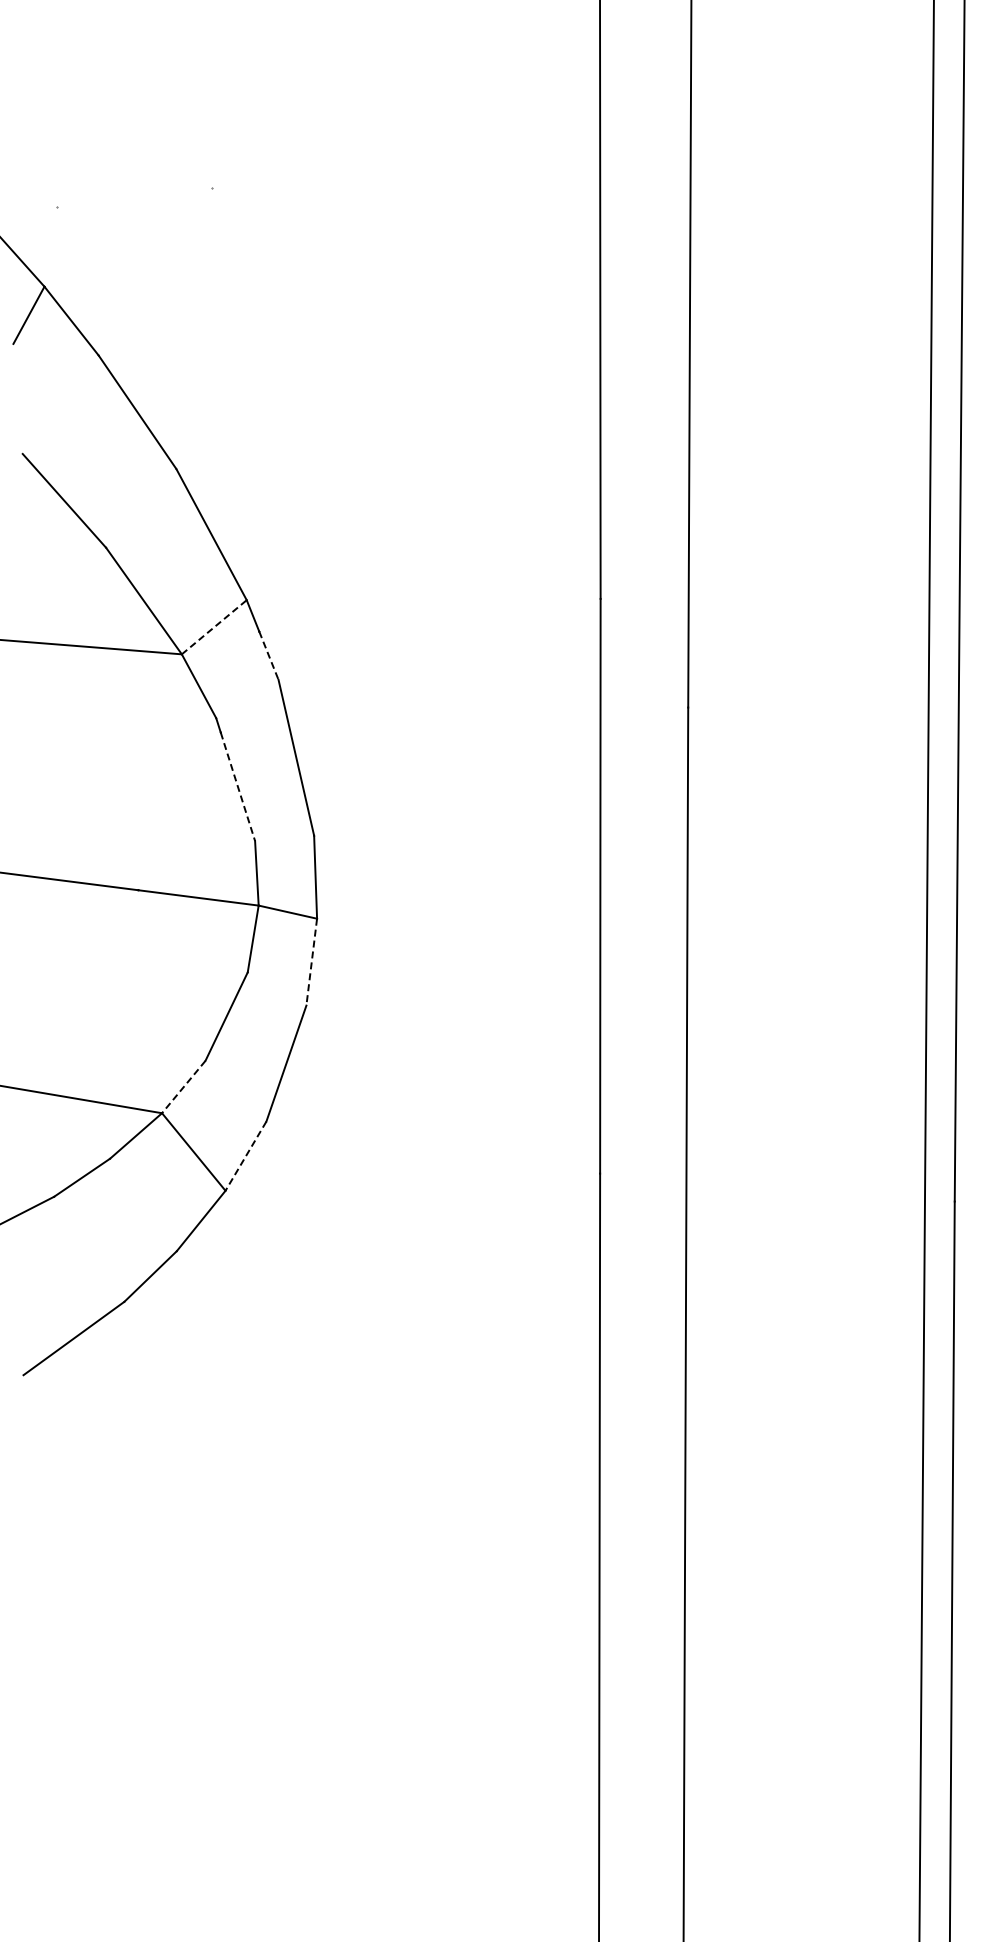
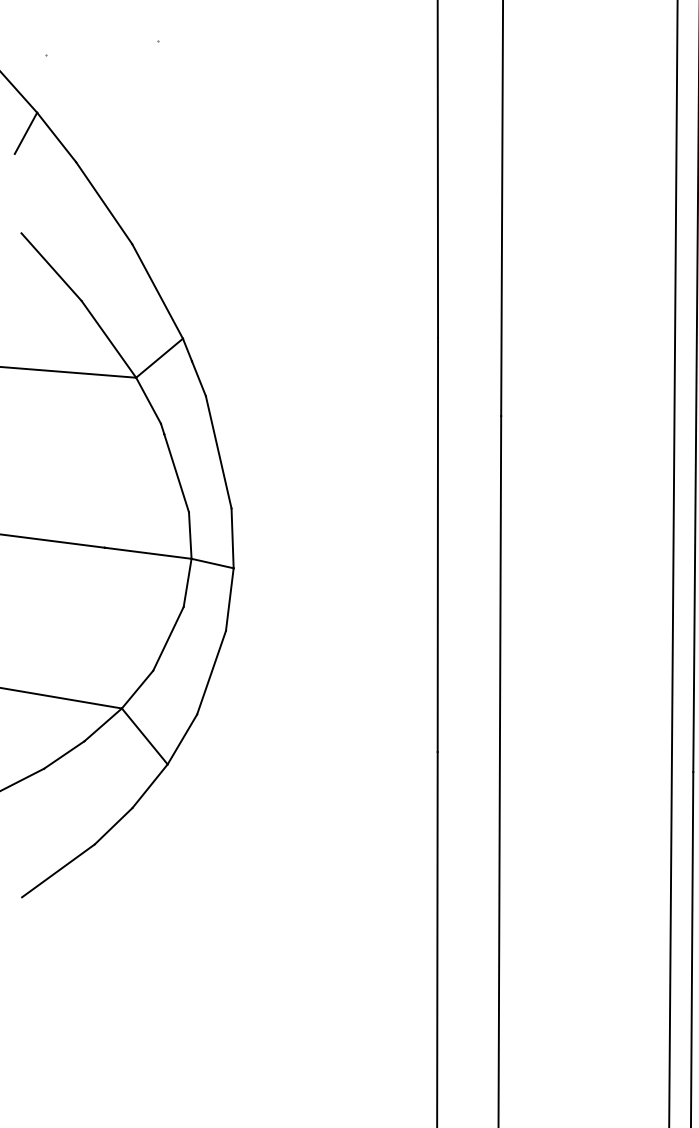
line: (214, 626) -> (159, 357), dashed -> solid
line: (269, 656) -> (199, 379), dashed -> solid
line: (237, 786) -> (176, 472), dashed -> solid
line: (311, 962) -> (229, 599), dashed -> solid
line: (183, 1087) -> (137, 689), dashed -> solid
line: (245, 1156) -> (182, 739), dashed -> solid

